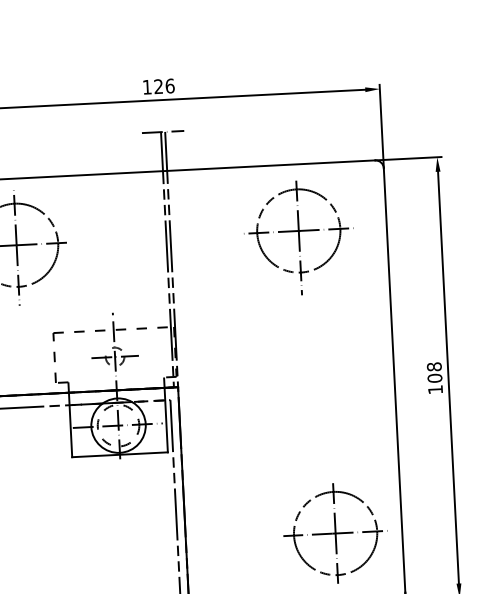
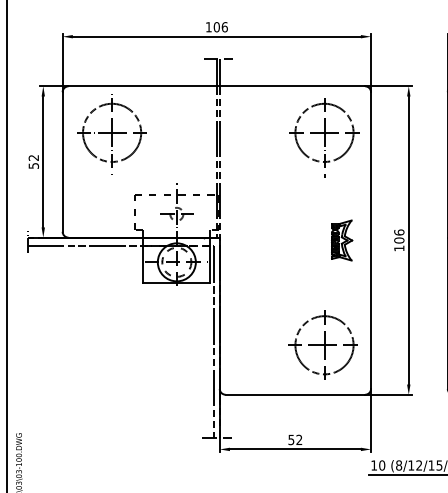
text: (158, 87) -> (216, 27), 126 -> 106
part: (299, 237) -> (324, 137), moved
text: (434, 366) -> (399, 232), 108 -> 106
part: (353, 382) -> (342, 240), added

